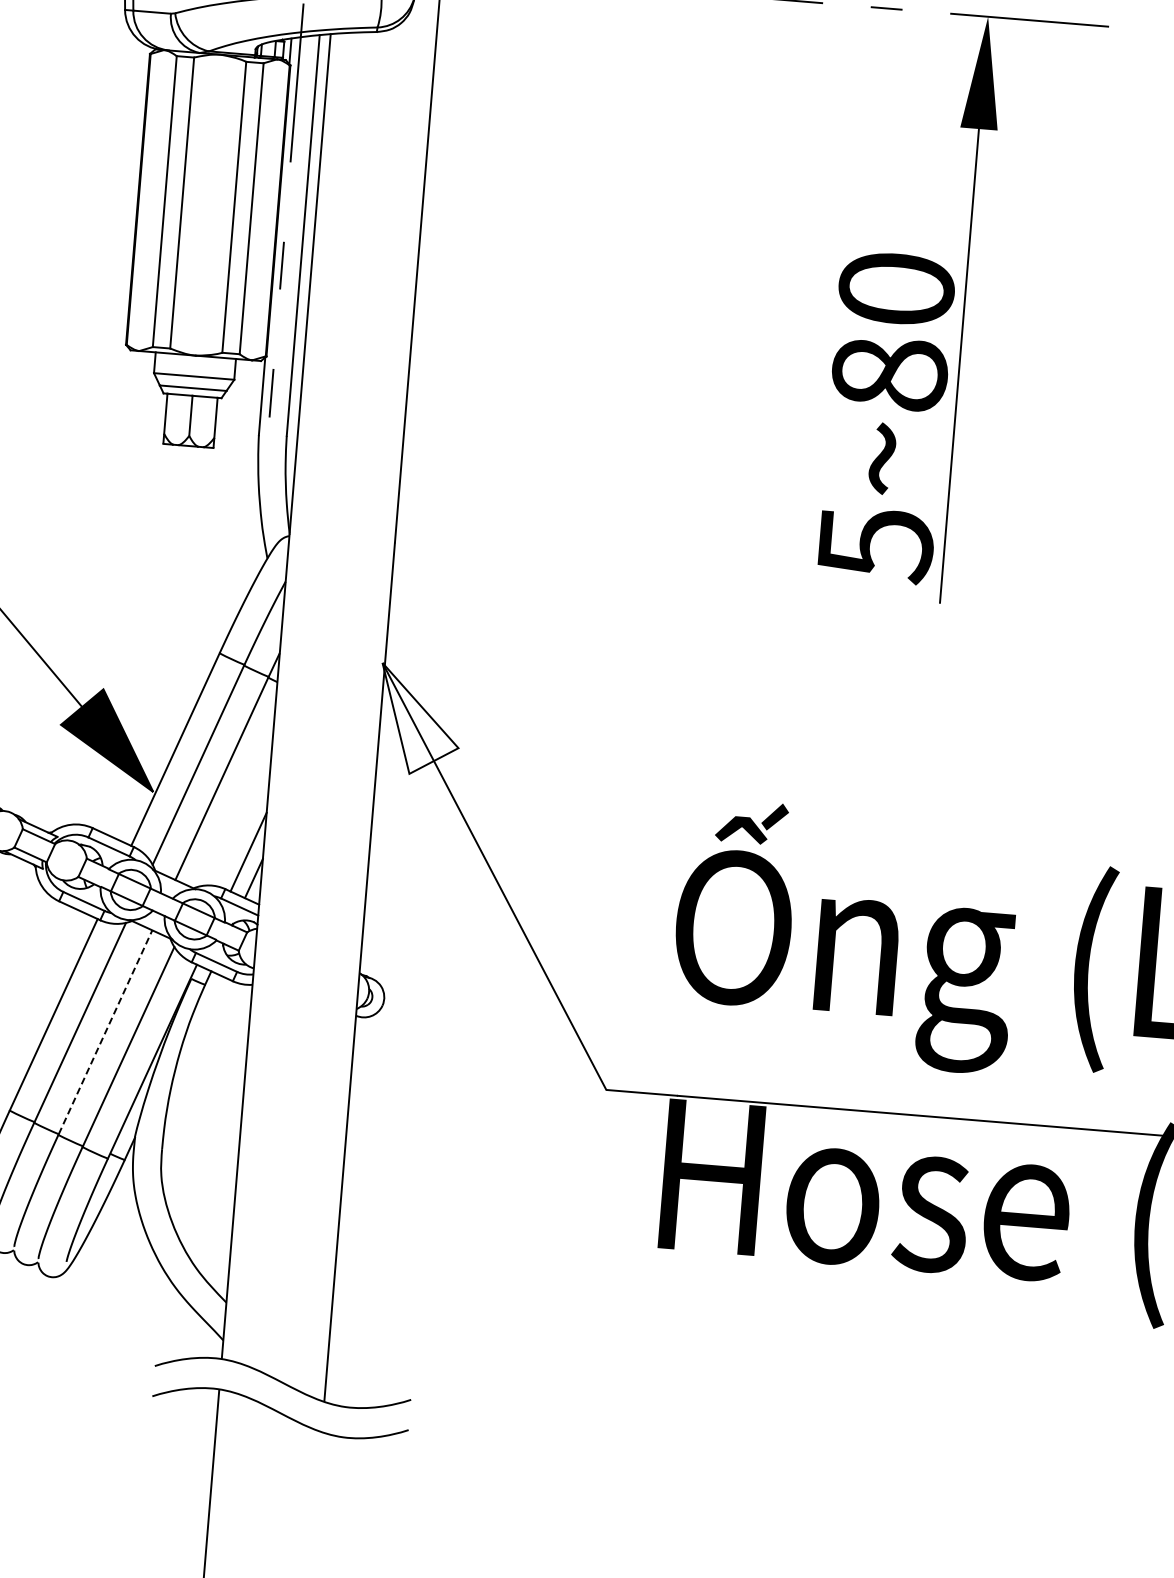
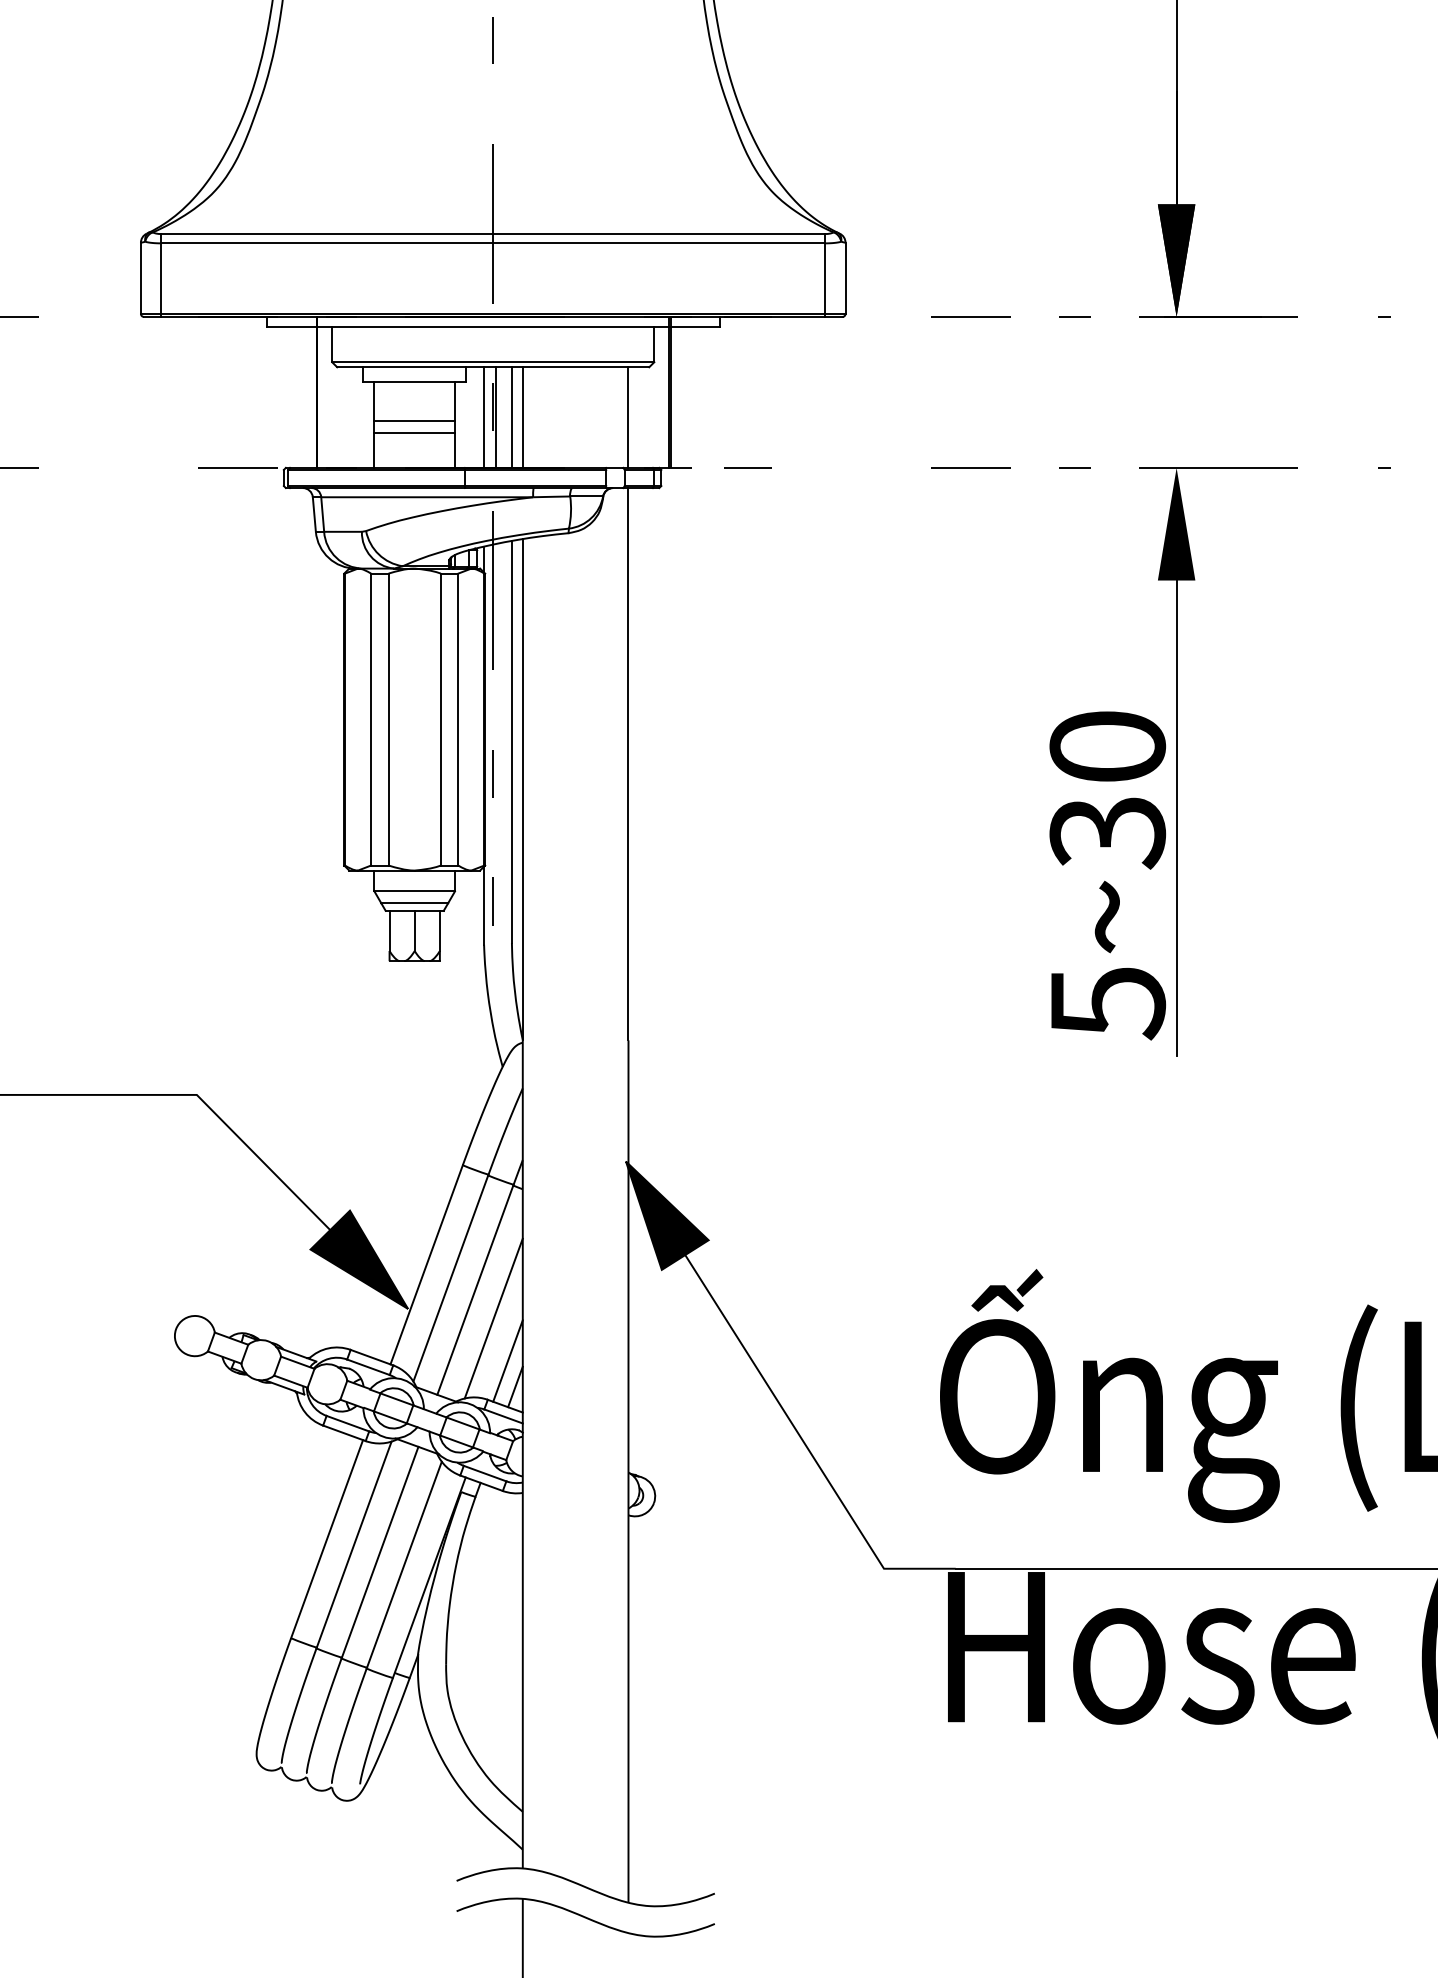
text: (889, 374) -> (1107, 832), 5~80 -> 5~30
fill: (418, 720) -> (666, 1215), added
line: (237, 808) -> (493, 1318), added
line: (105, 1031) -> (380, 1551), dashed -> solid

